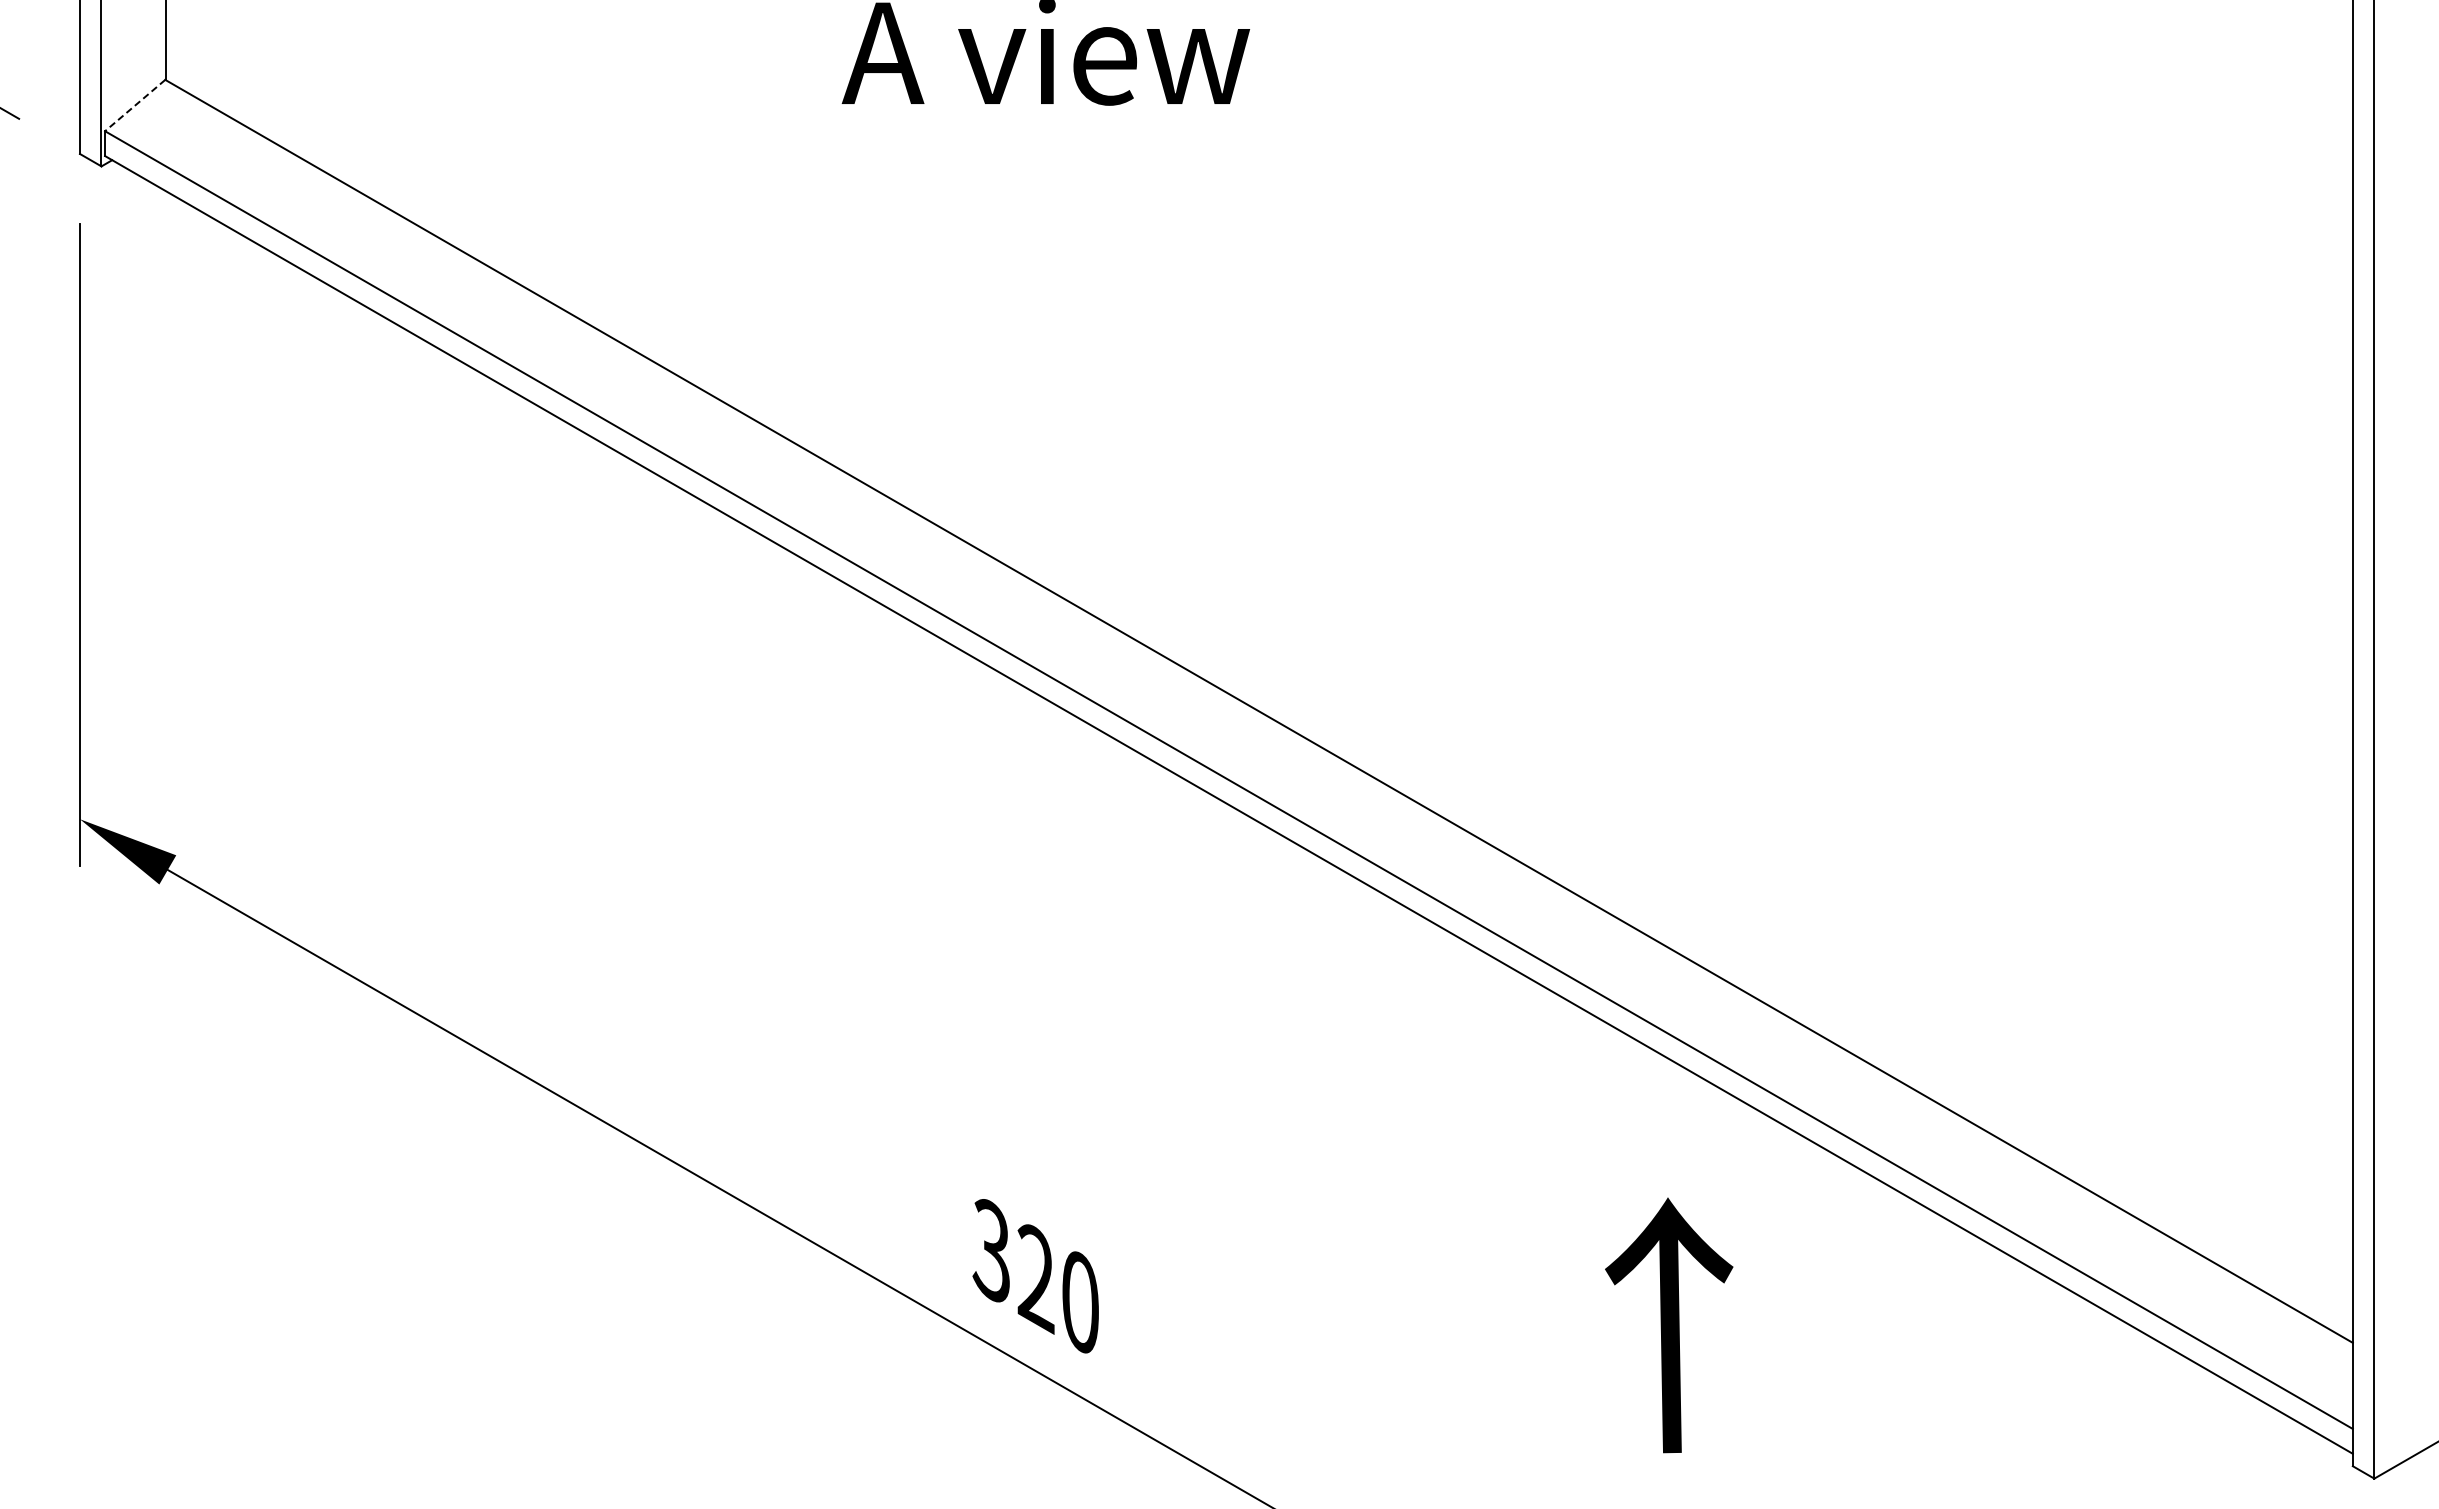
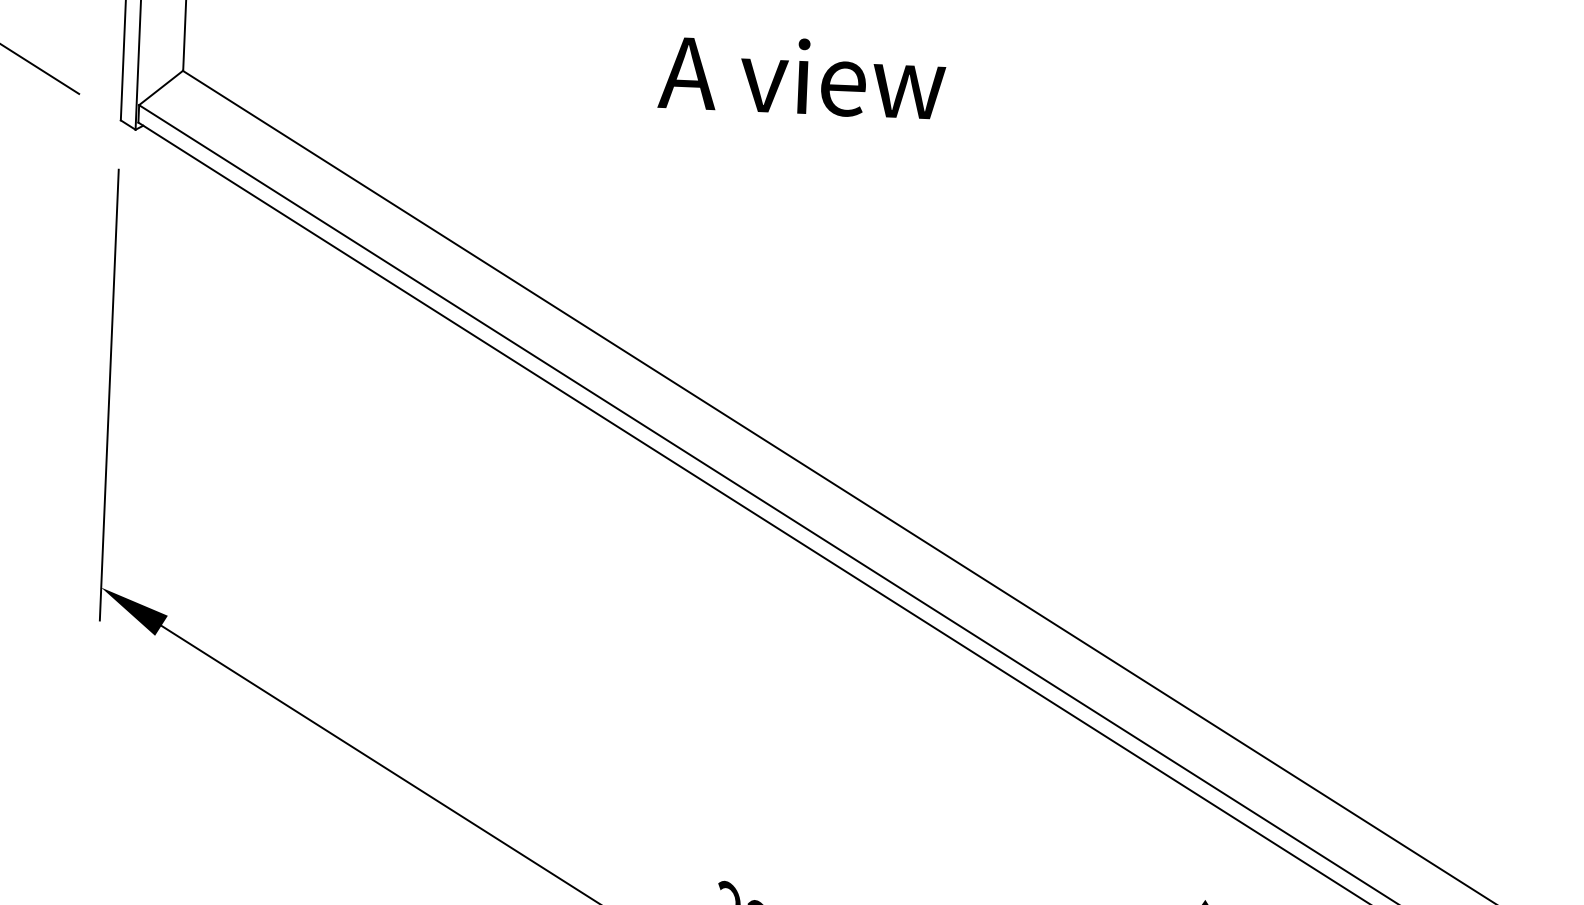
line: (135, 105) -> (161, 87), dashed -> solid

